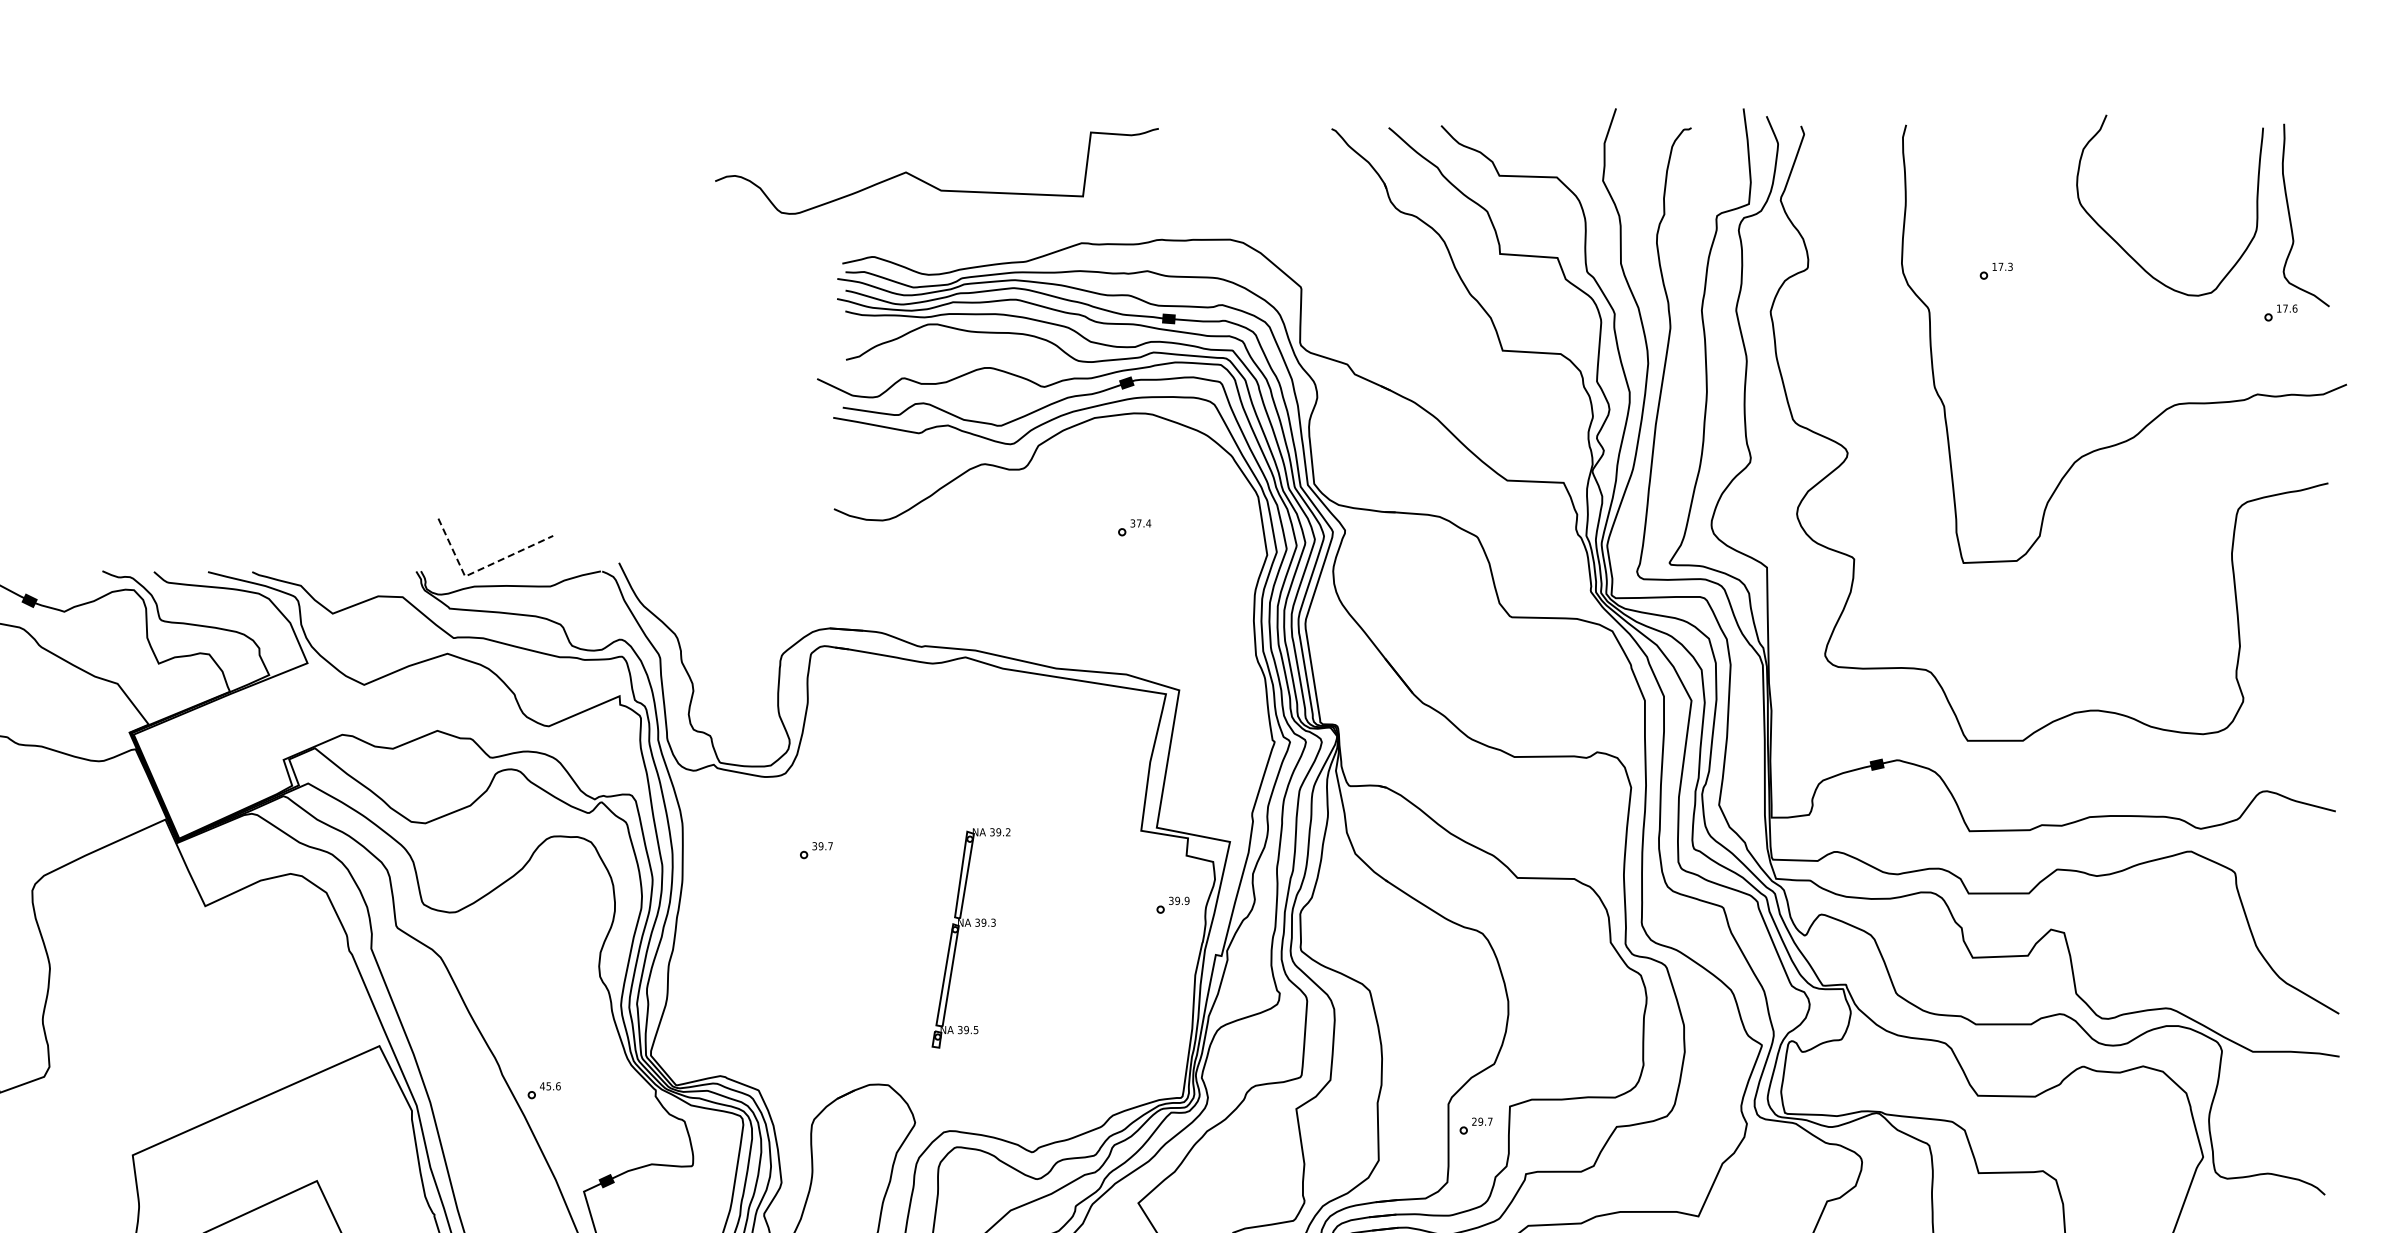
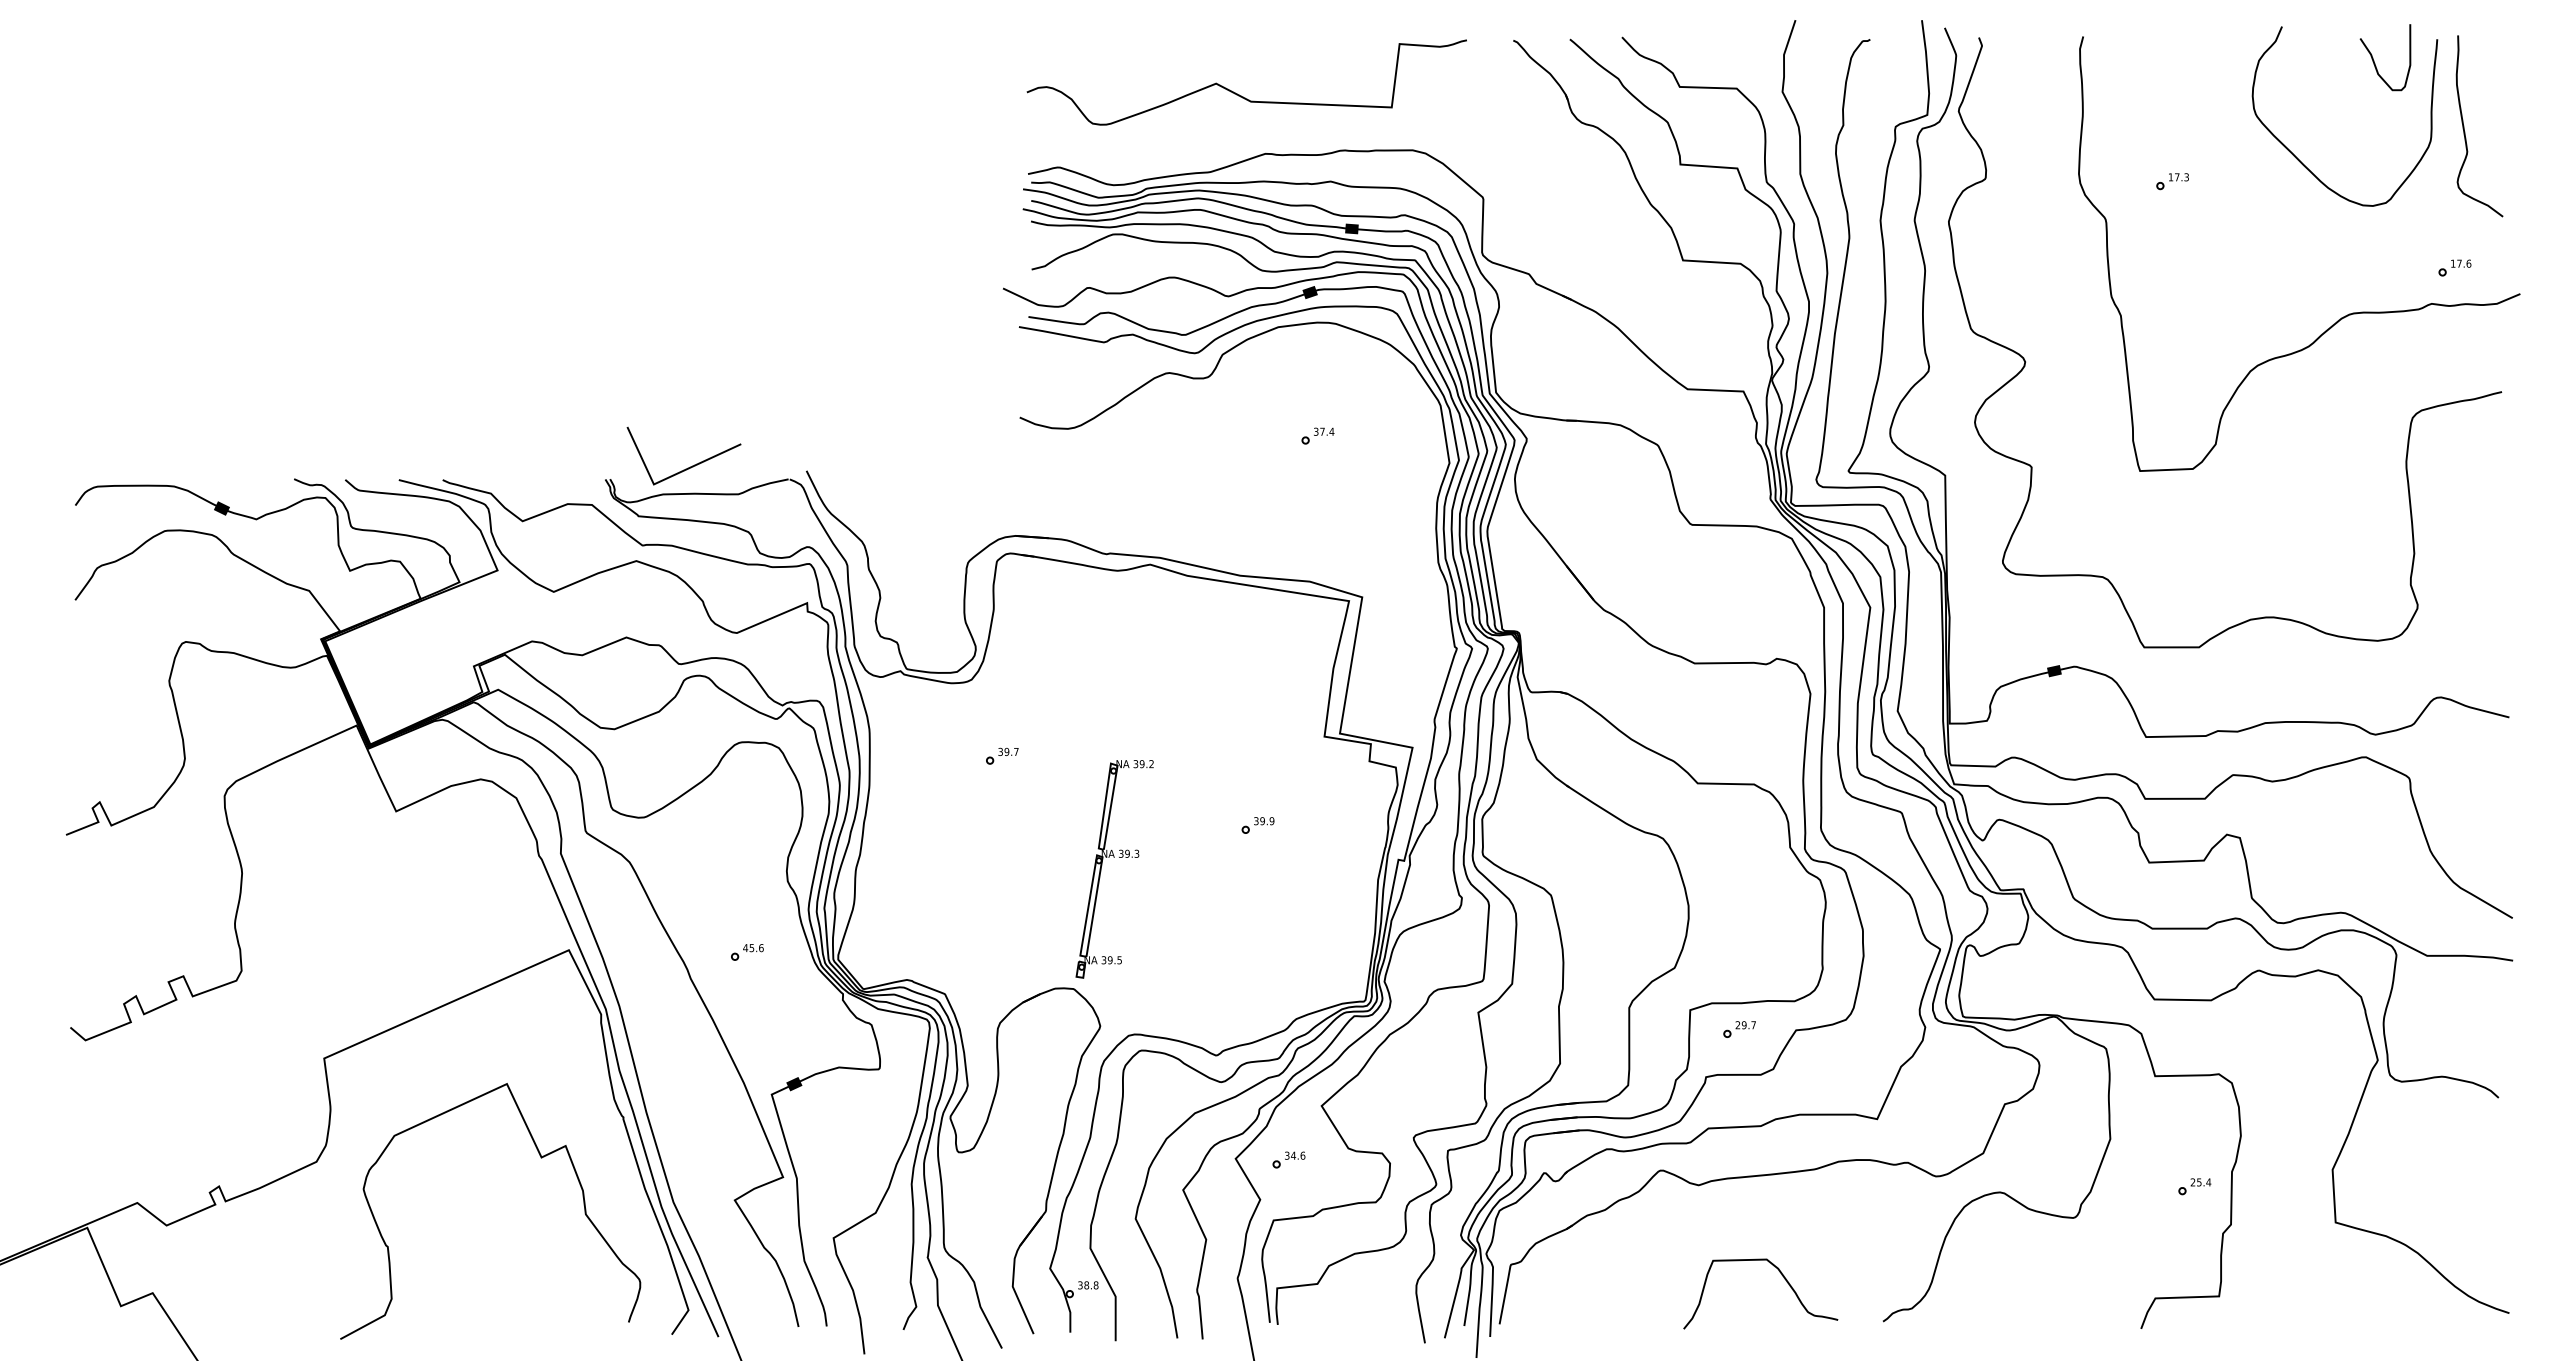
curve: (2199, 149) -> (2374, 60), added
curve: (929, 183) -> (1239, 94), moved
part: (2280, 312) -> (2454, 267), moved
line: (479, 569) -> (668, 477), dashed -> solid
part: (1172, 905) -> (1257, 825), moved
part: (970, 926) -> (1114, 857), moved
part: (544, 1090) -> (747, 952), moved
part: (1475, 1126) -> (1739, 1029), moved

